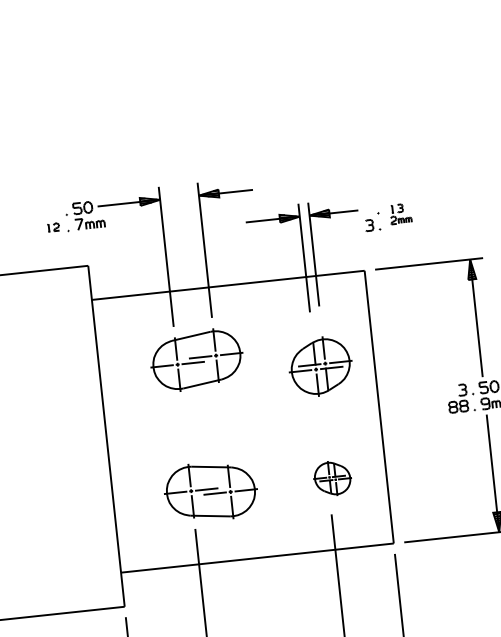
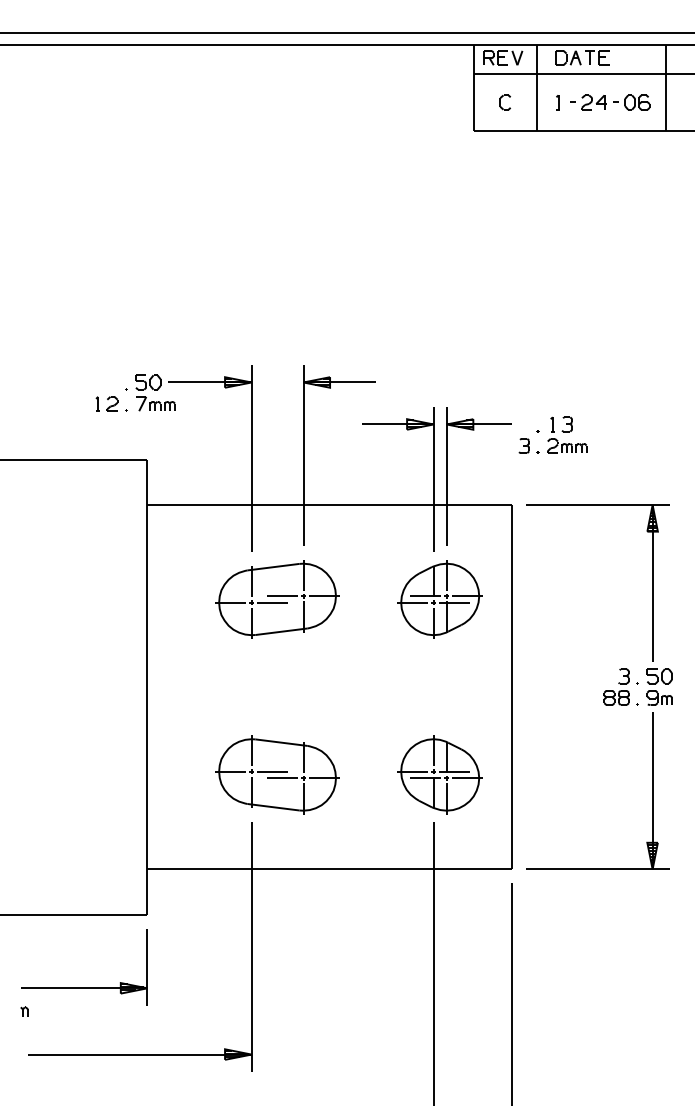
part: (400, 213) -> (567, 434), size x1.43
part: (53, 227) -> (106, 403), size x1.43
part: (320, 366) -> (439, 599), moved
part: (332, 478) -> (439, 774), size x1.67

